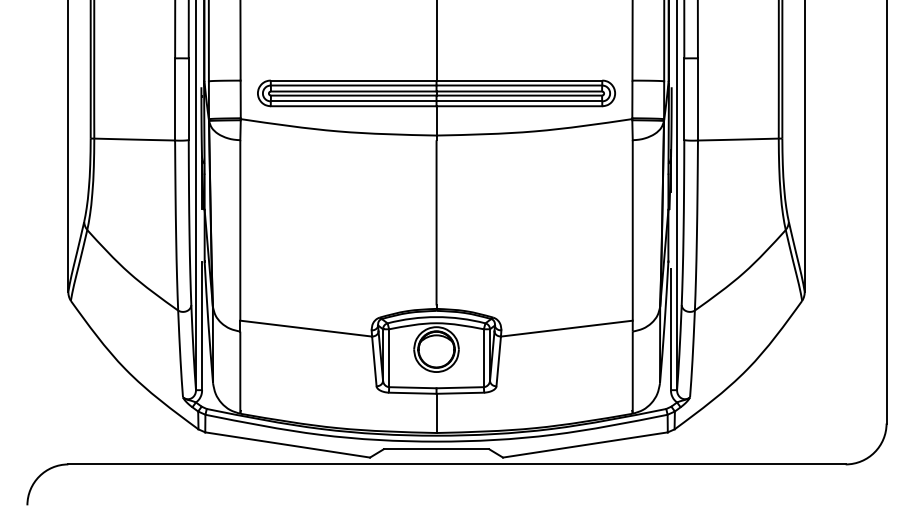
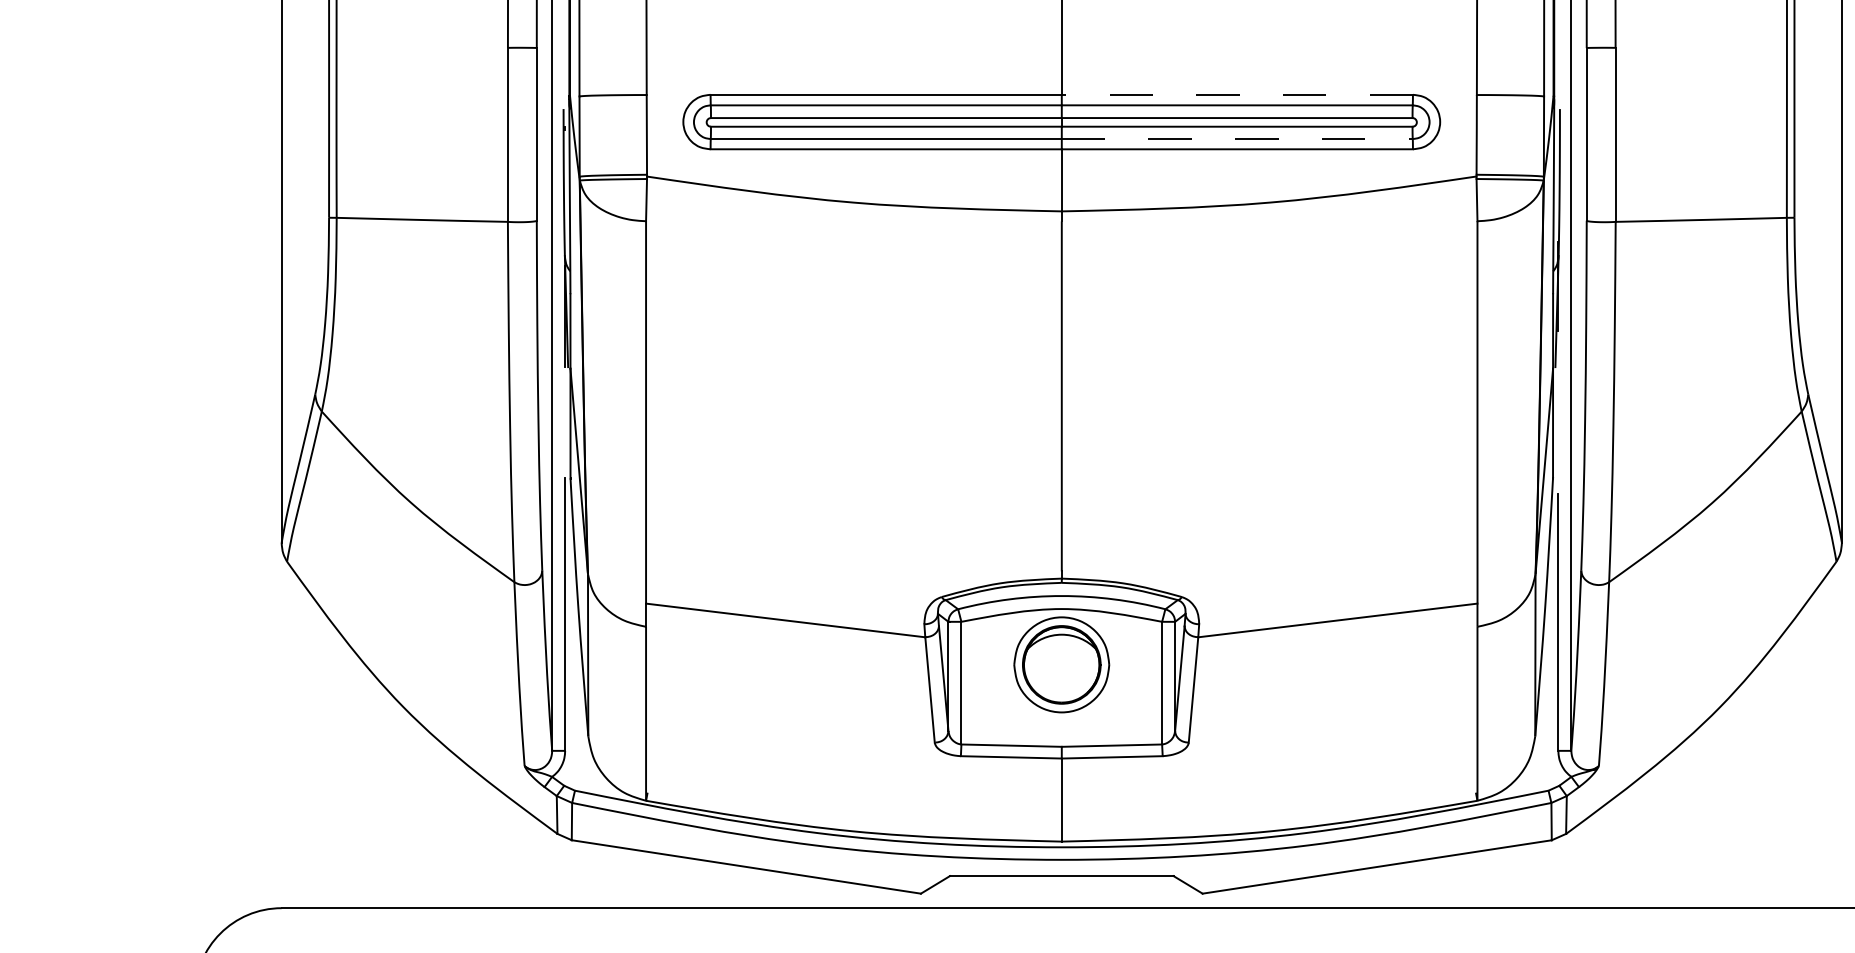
line: (519, 80) -> (1237, 94), solid -> dashed
line: (519, 101) -> (1237, 139), solid -> dashed

